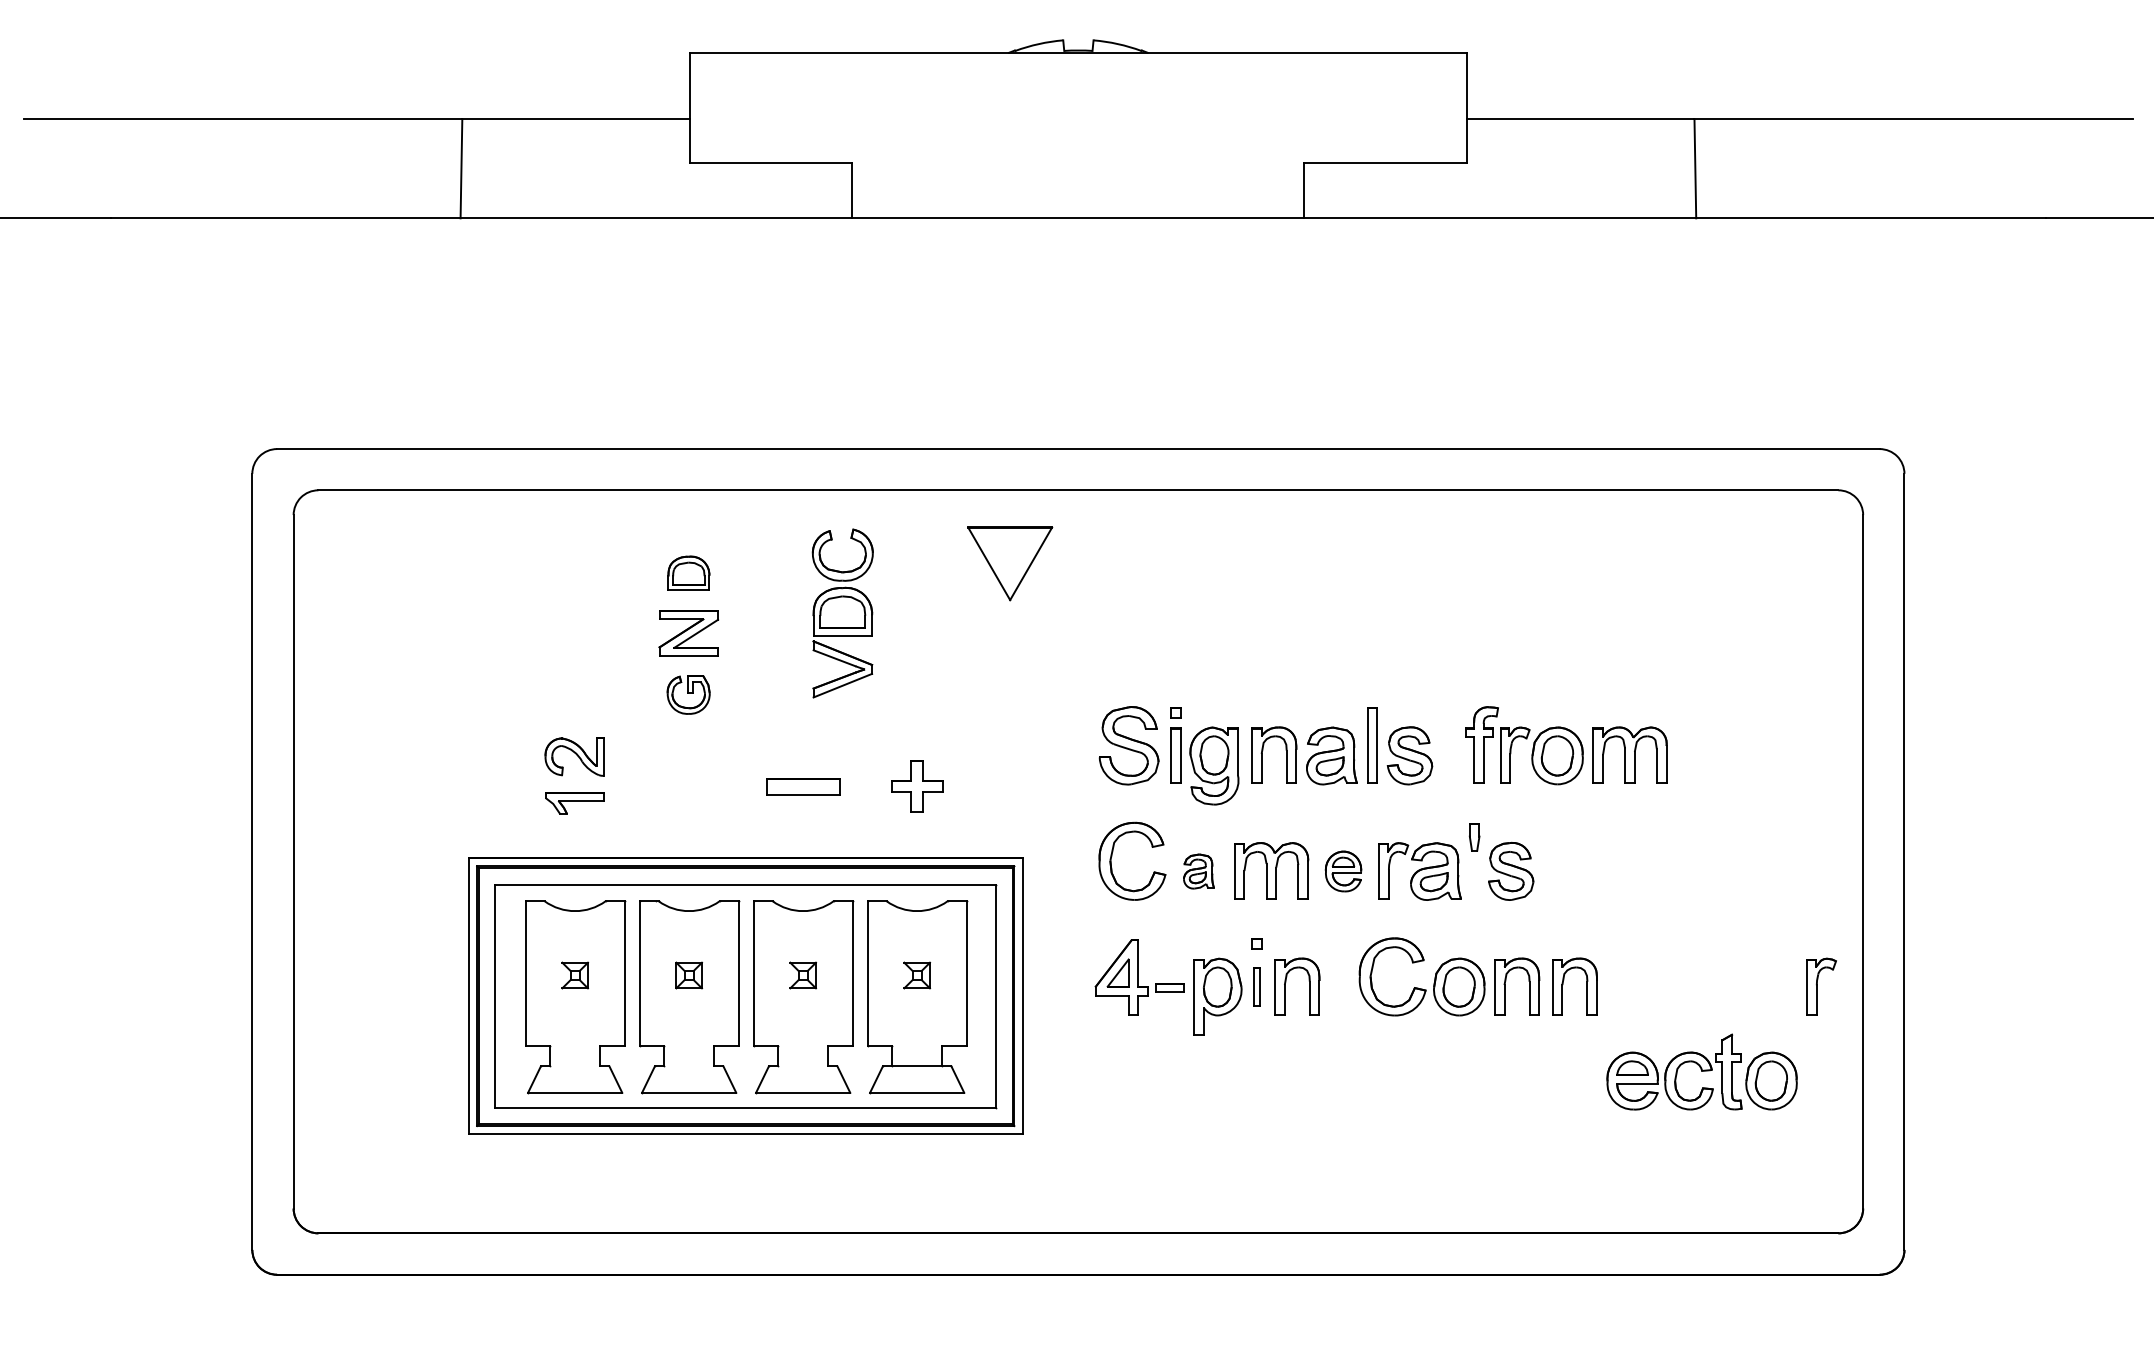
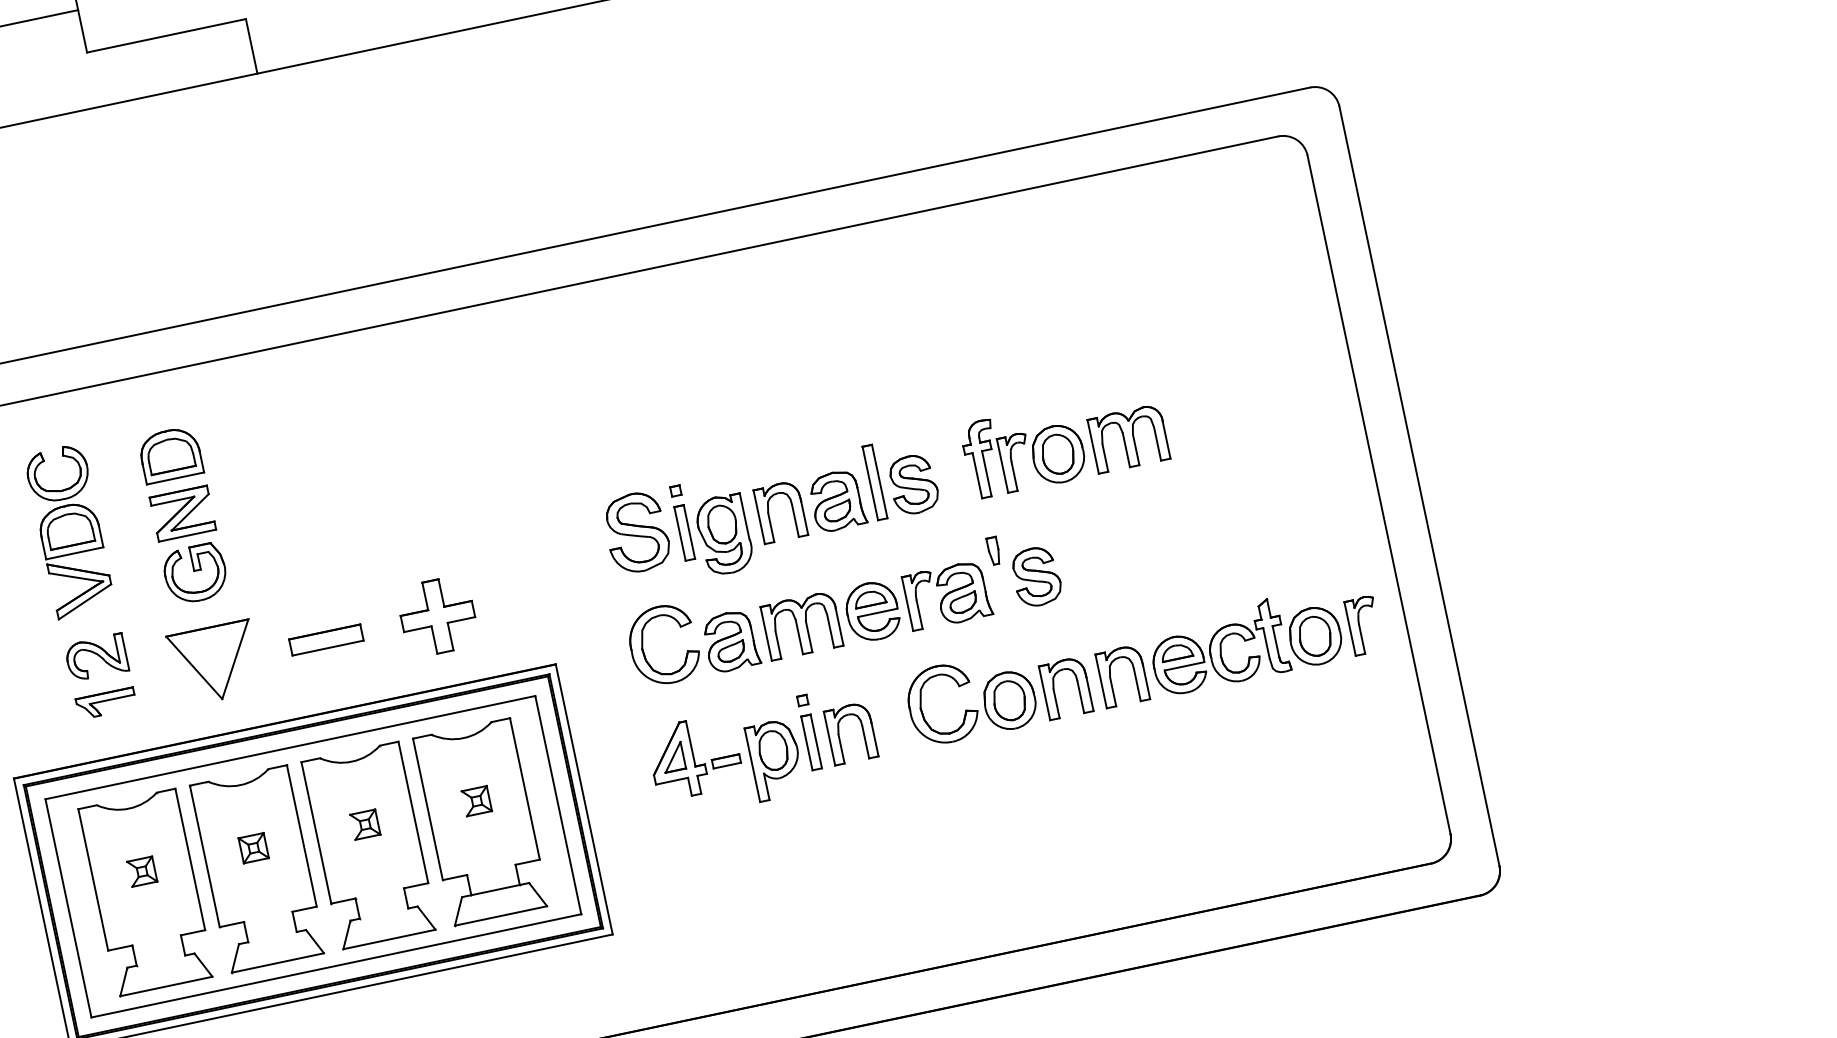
part: (1010, 563) -> (215, 663), moved
part: (688, 573) -> (170, 454), size x1.43
part: (842, 613) -> (69, 531), moved
part: (688, 694) -> (195, 573), size x1.43
part: (917, 786) -> (438, 616), size x1.43
part: (1198, 871) -> (730, 641), size x1.67
part: (1343, 871) -> (872, 611), size x1.43
part: (1256, 987) -> (811, 742), size x1.43
part: (1701, 1071) -> (1244, 641), moved

